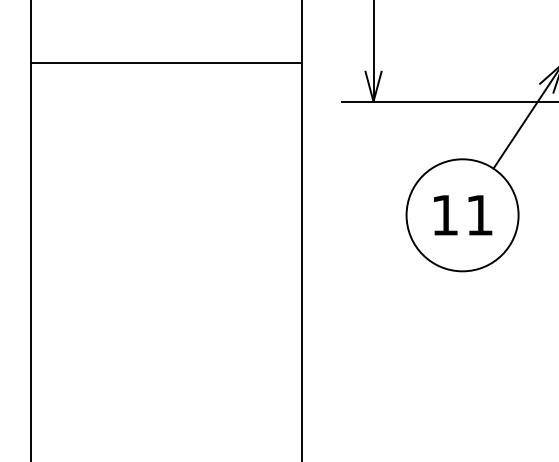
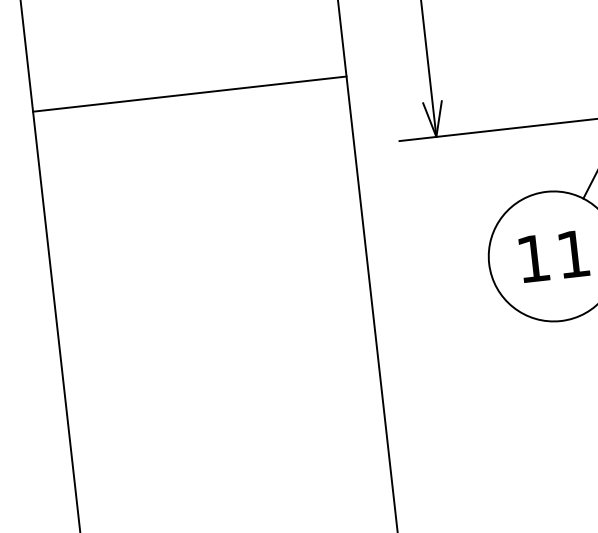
line: (166, 63) -> (189, 94), moved

